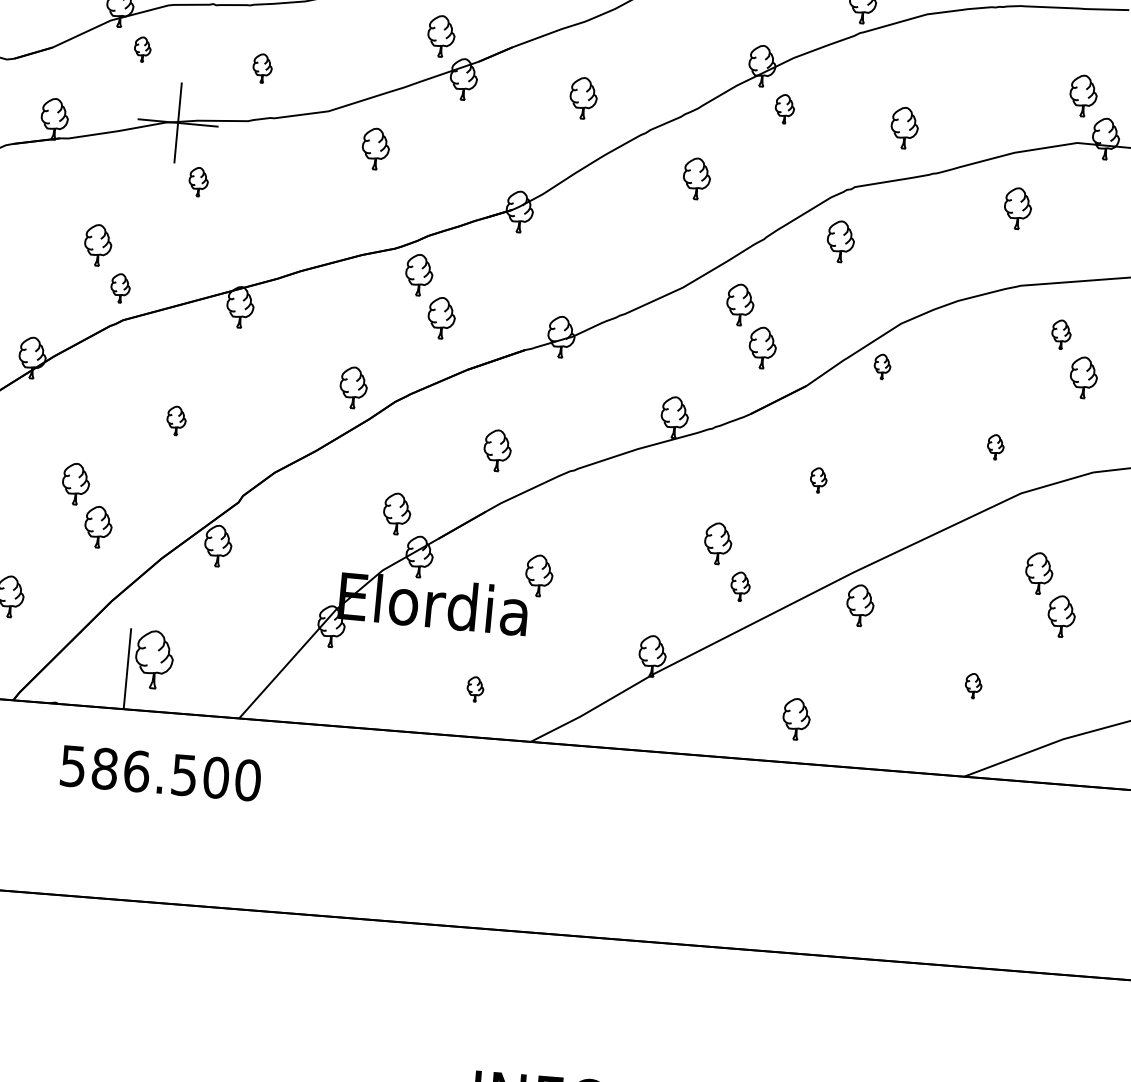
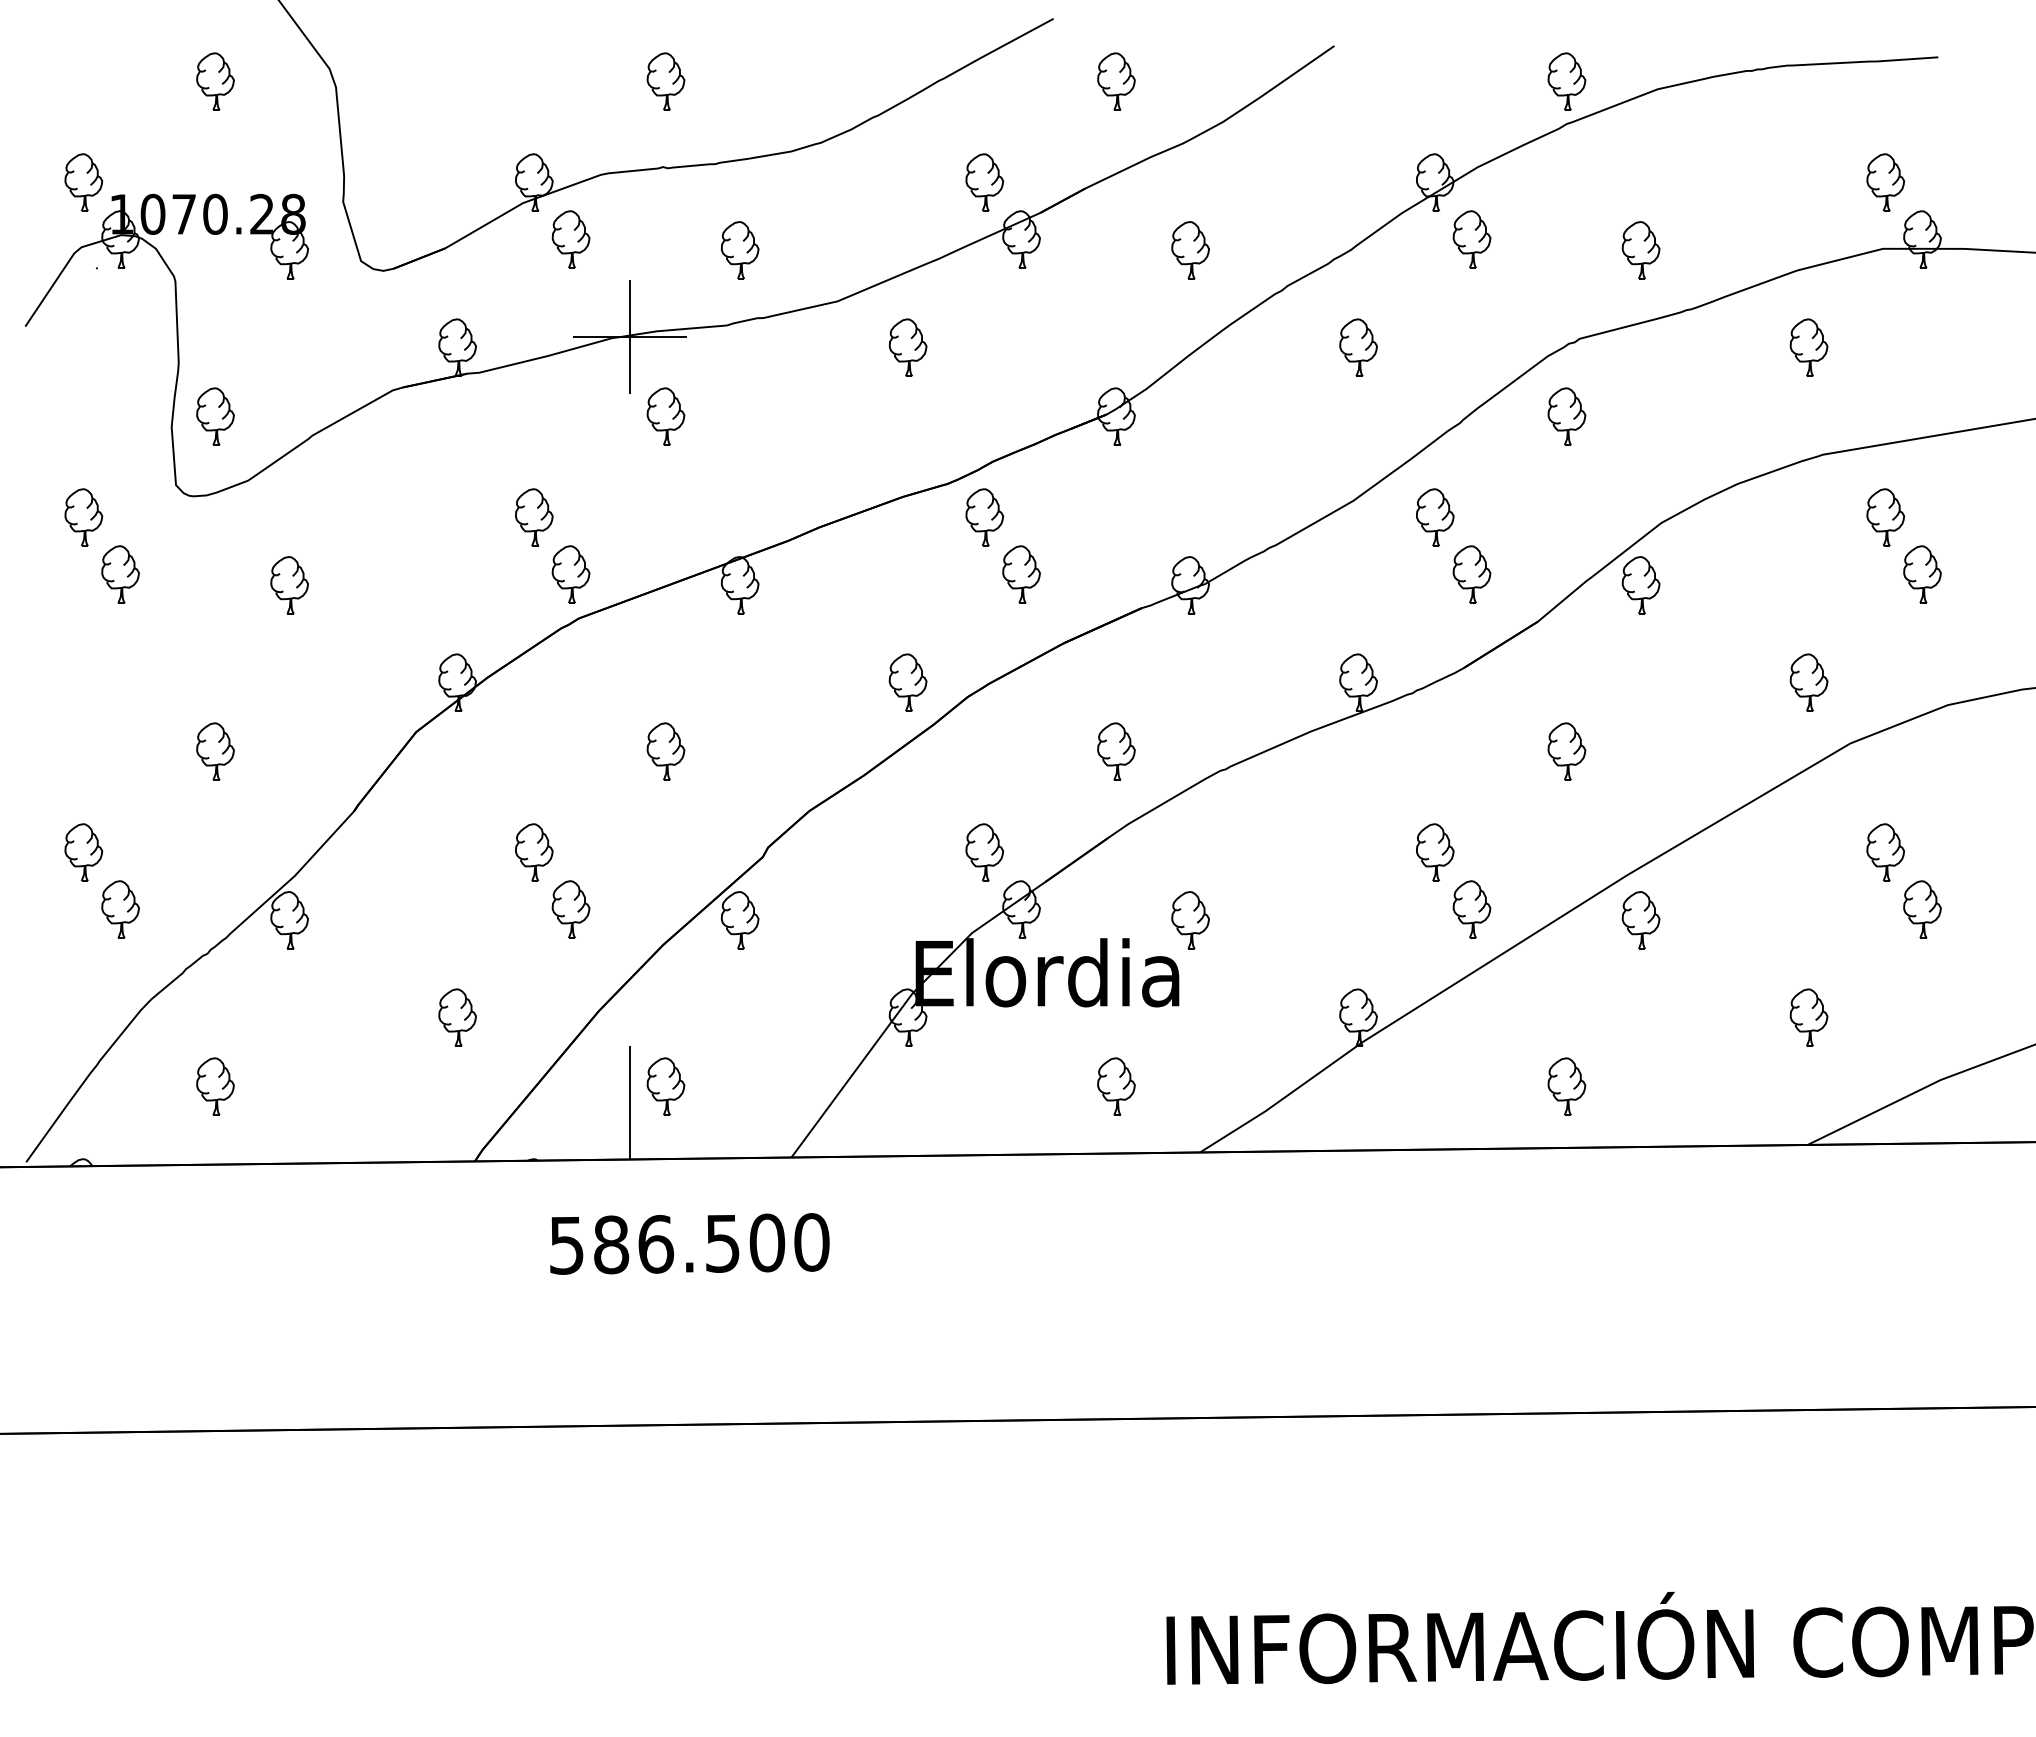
part: (142, 49) -> (570, 239), size x1.67
part: (262, 68) -> (740, 250), size x1.43
part: (784, 109) -> (1471, 239), size x1.43
part: (198, 181) -> (665, 416), size x1.43
part: (120, 288) -> (570, 574), size x1.43
part: (1061, 334) -> (1885, 517), size x1.43
part: (882, 366) -> (1640, 585), size x1.67
part: (176, 420) -> (665, 751), size x1.43
part: (995, 447) -> (1808, 682), size x1.67
part: (818, 480) -> (1566, 751), size x1.67
part: (740, 586) -> (1471, 909), size x1.43
part: (154, 659) -> (665, 1086), size x0.71
part: (973, 685) -> (1808, 1017), size x1.67
part: (475, 689) -> (1116, 1086), size x1.67

